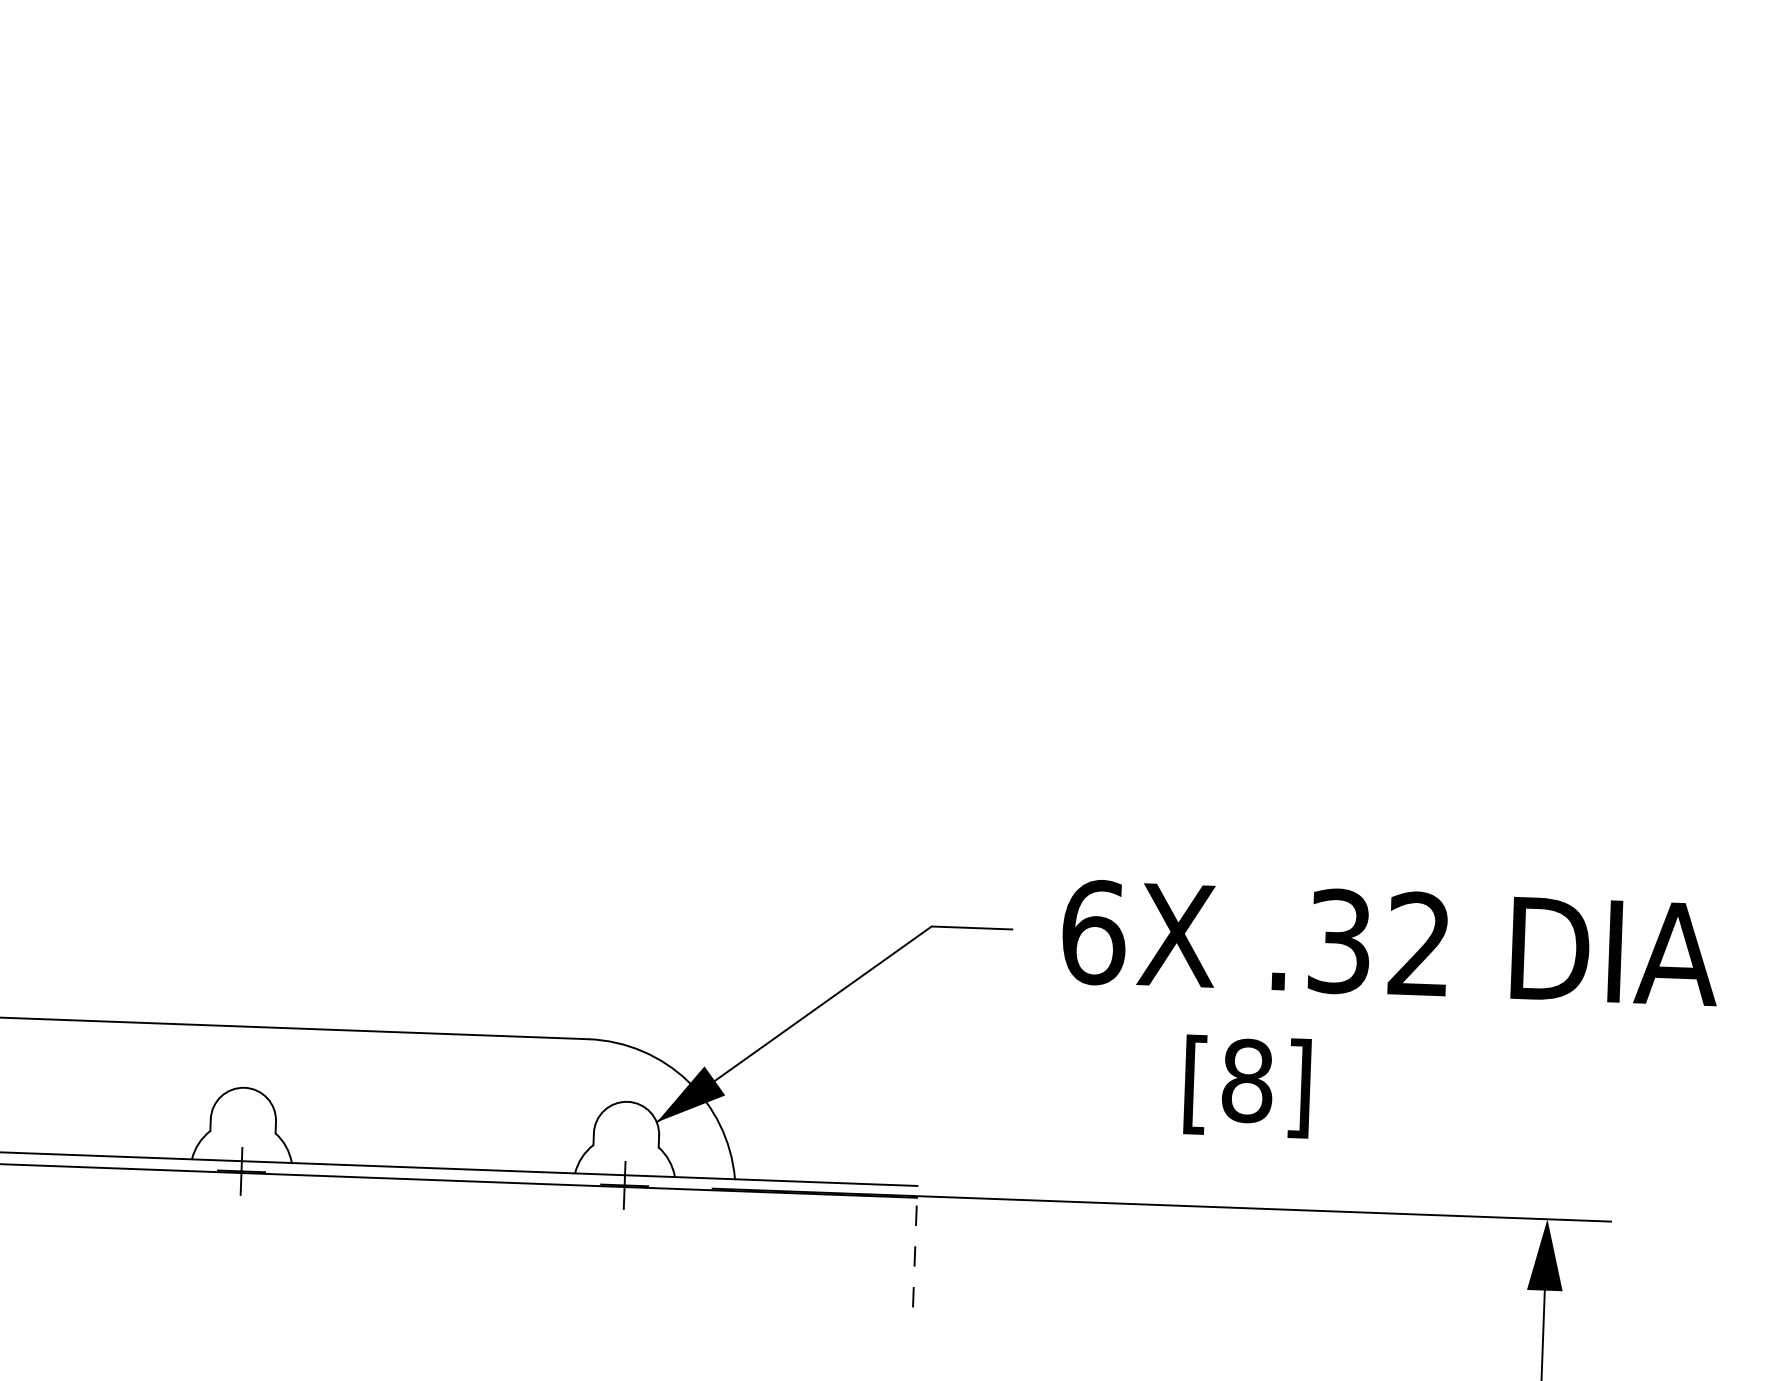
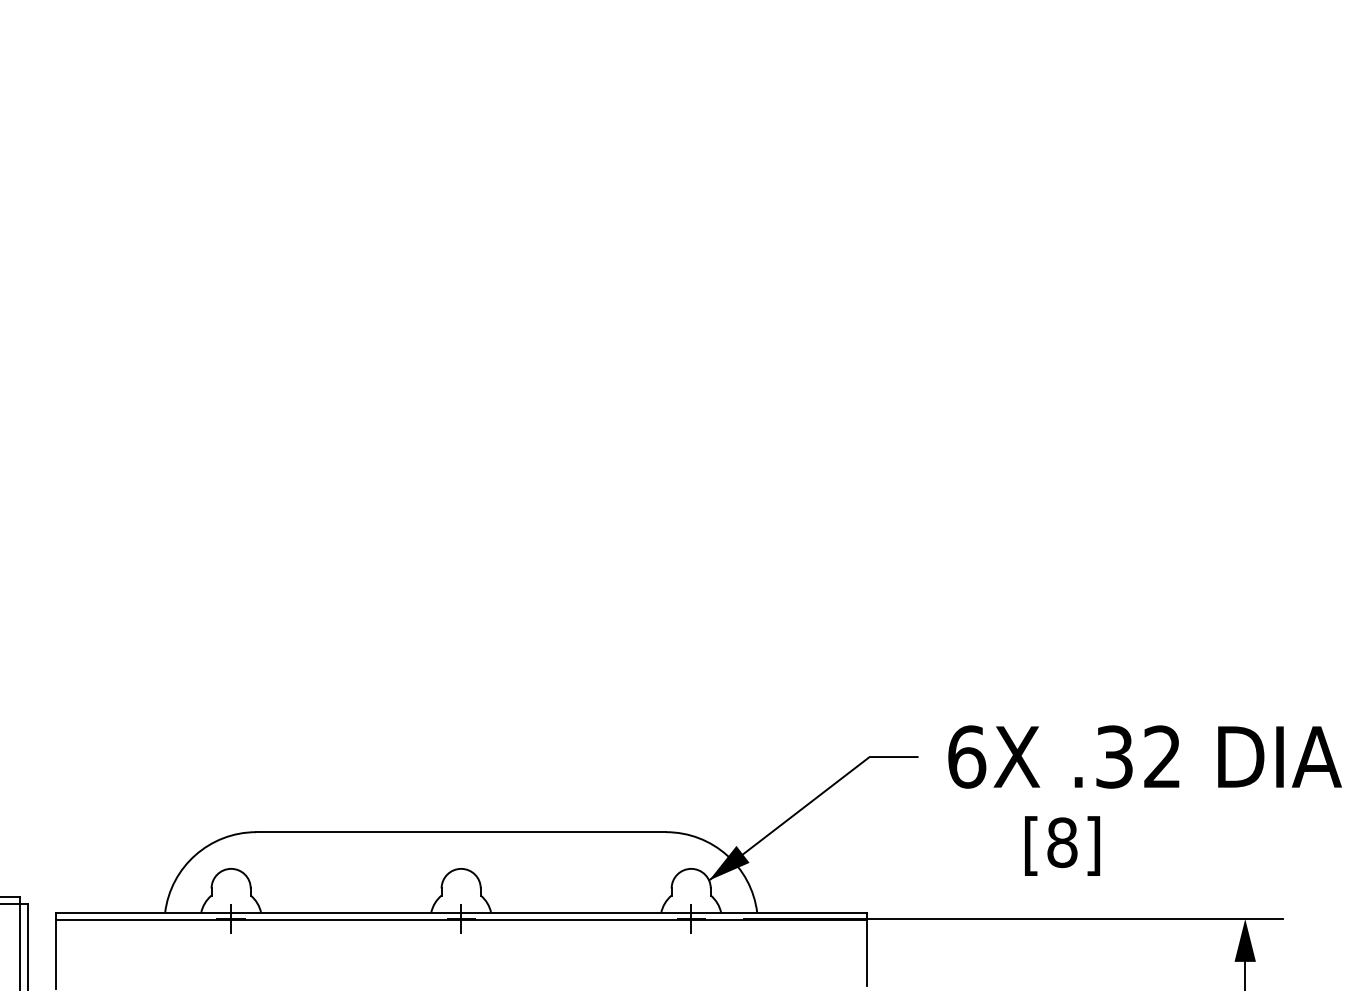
line: (914, 1245) -> (866, 948), dashed -> solid

